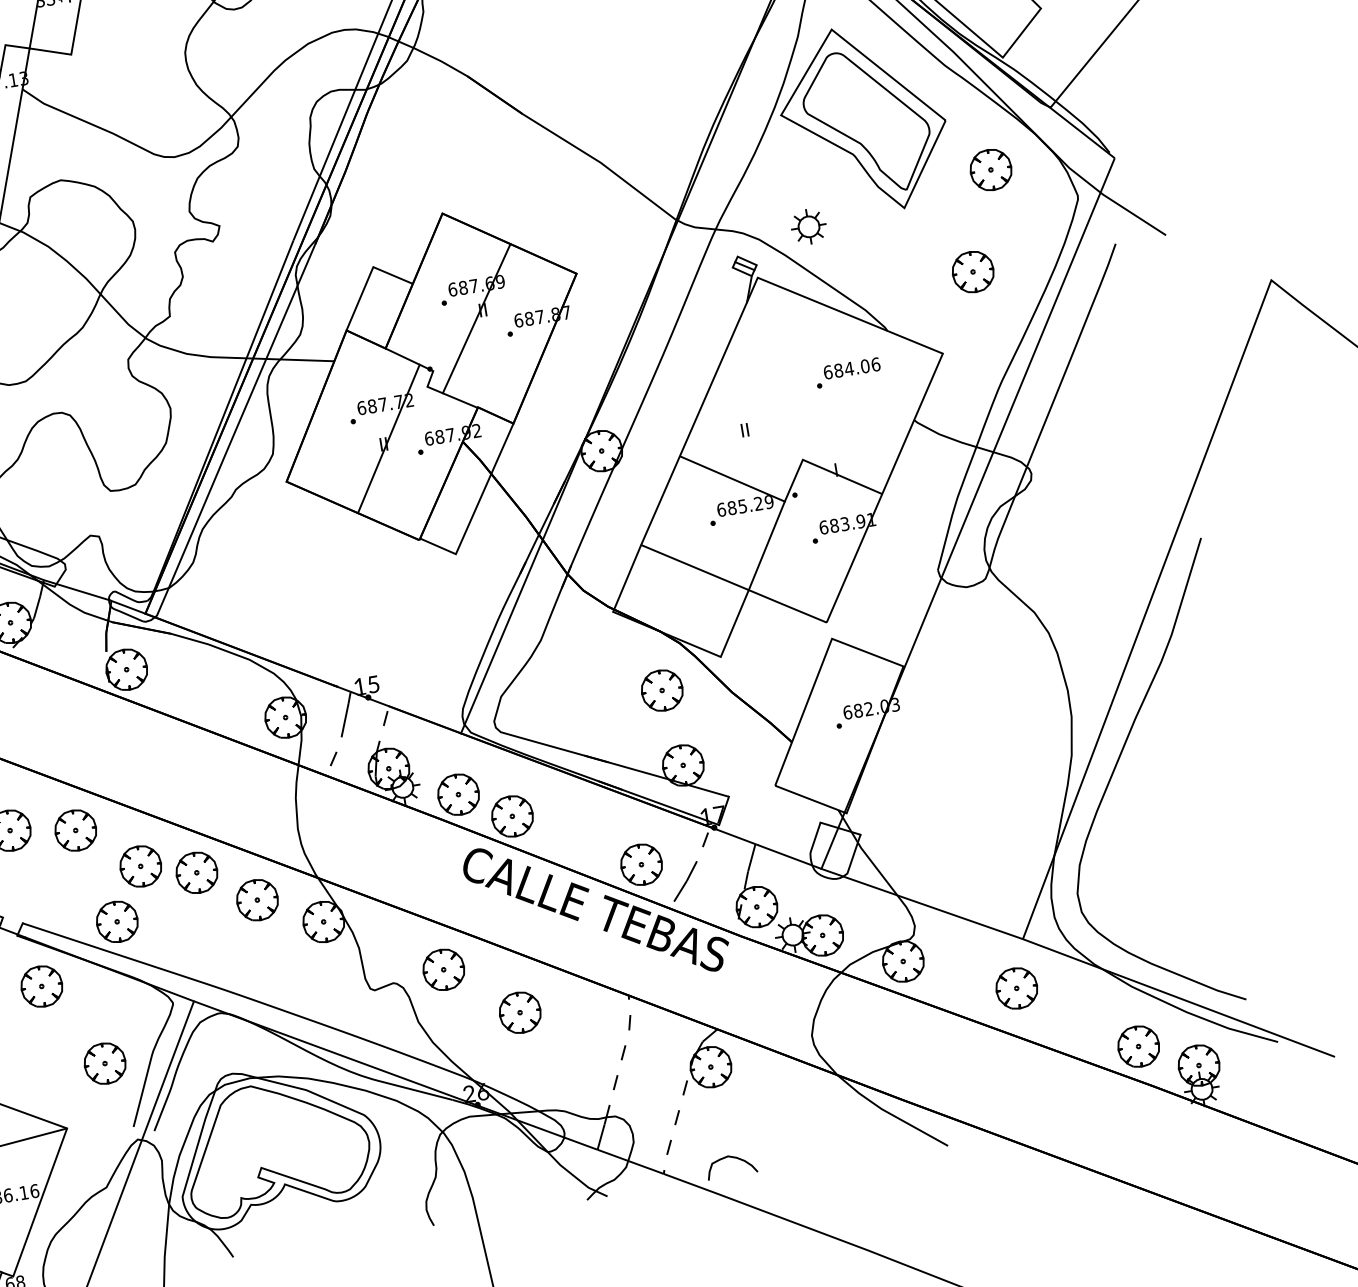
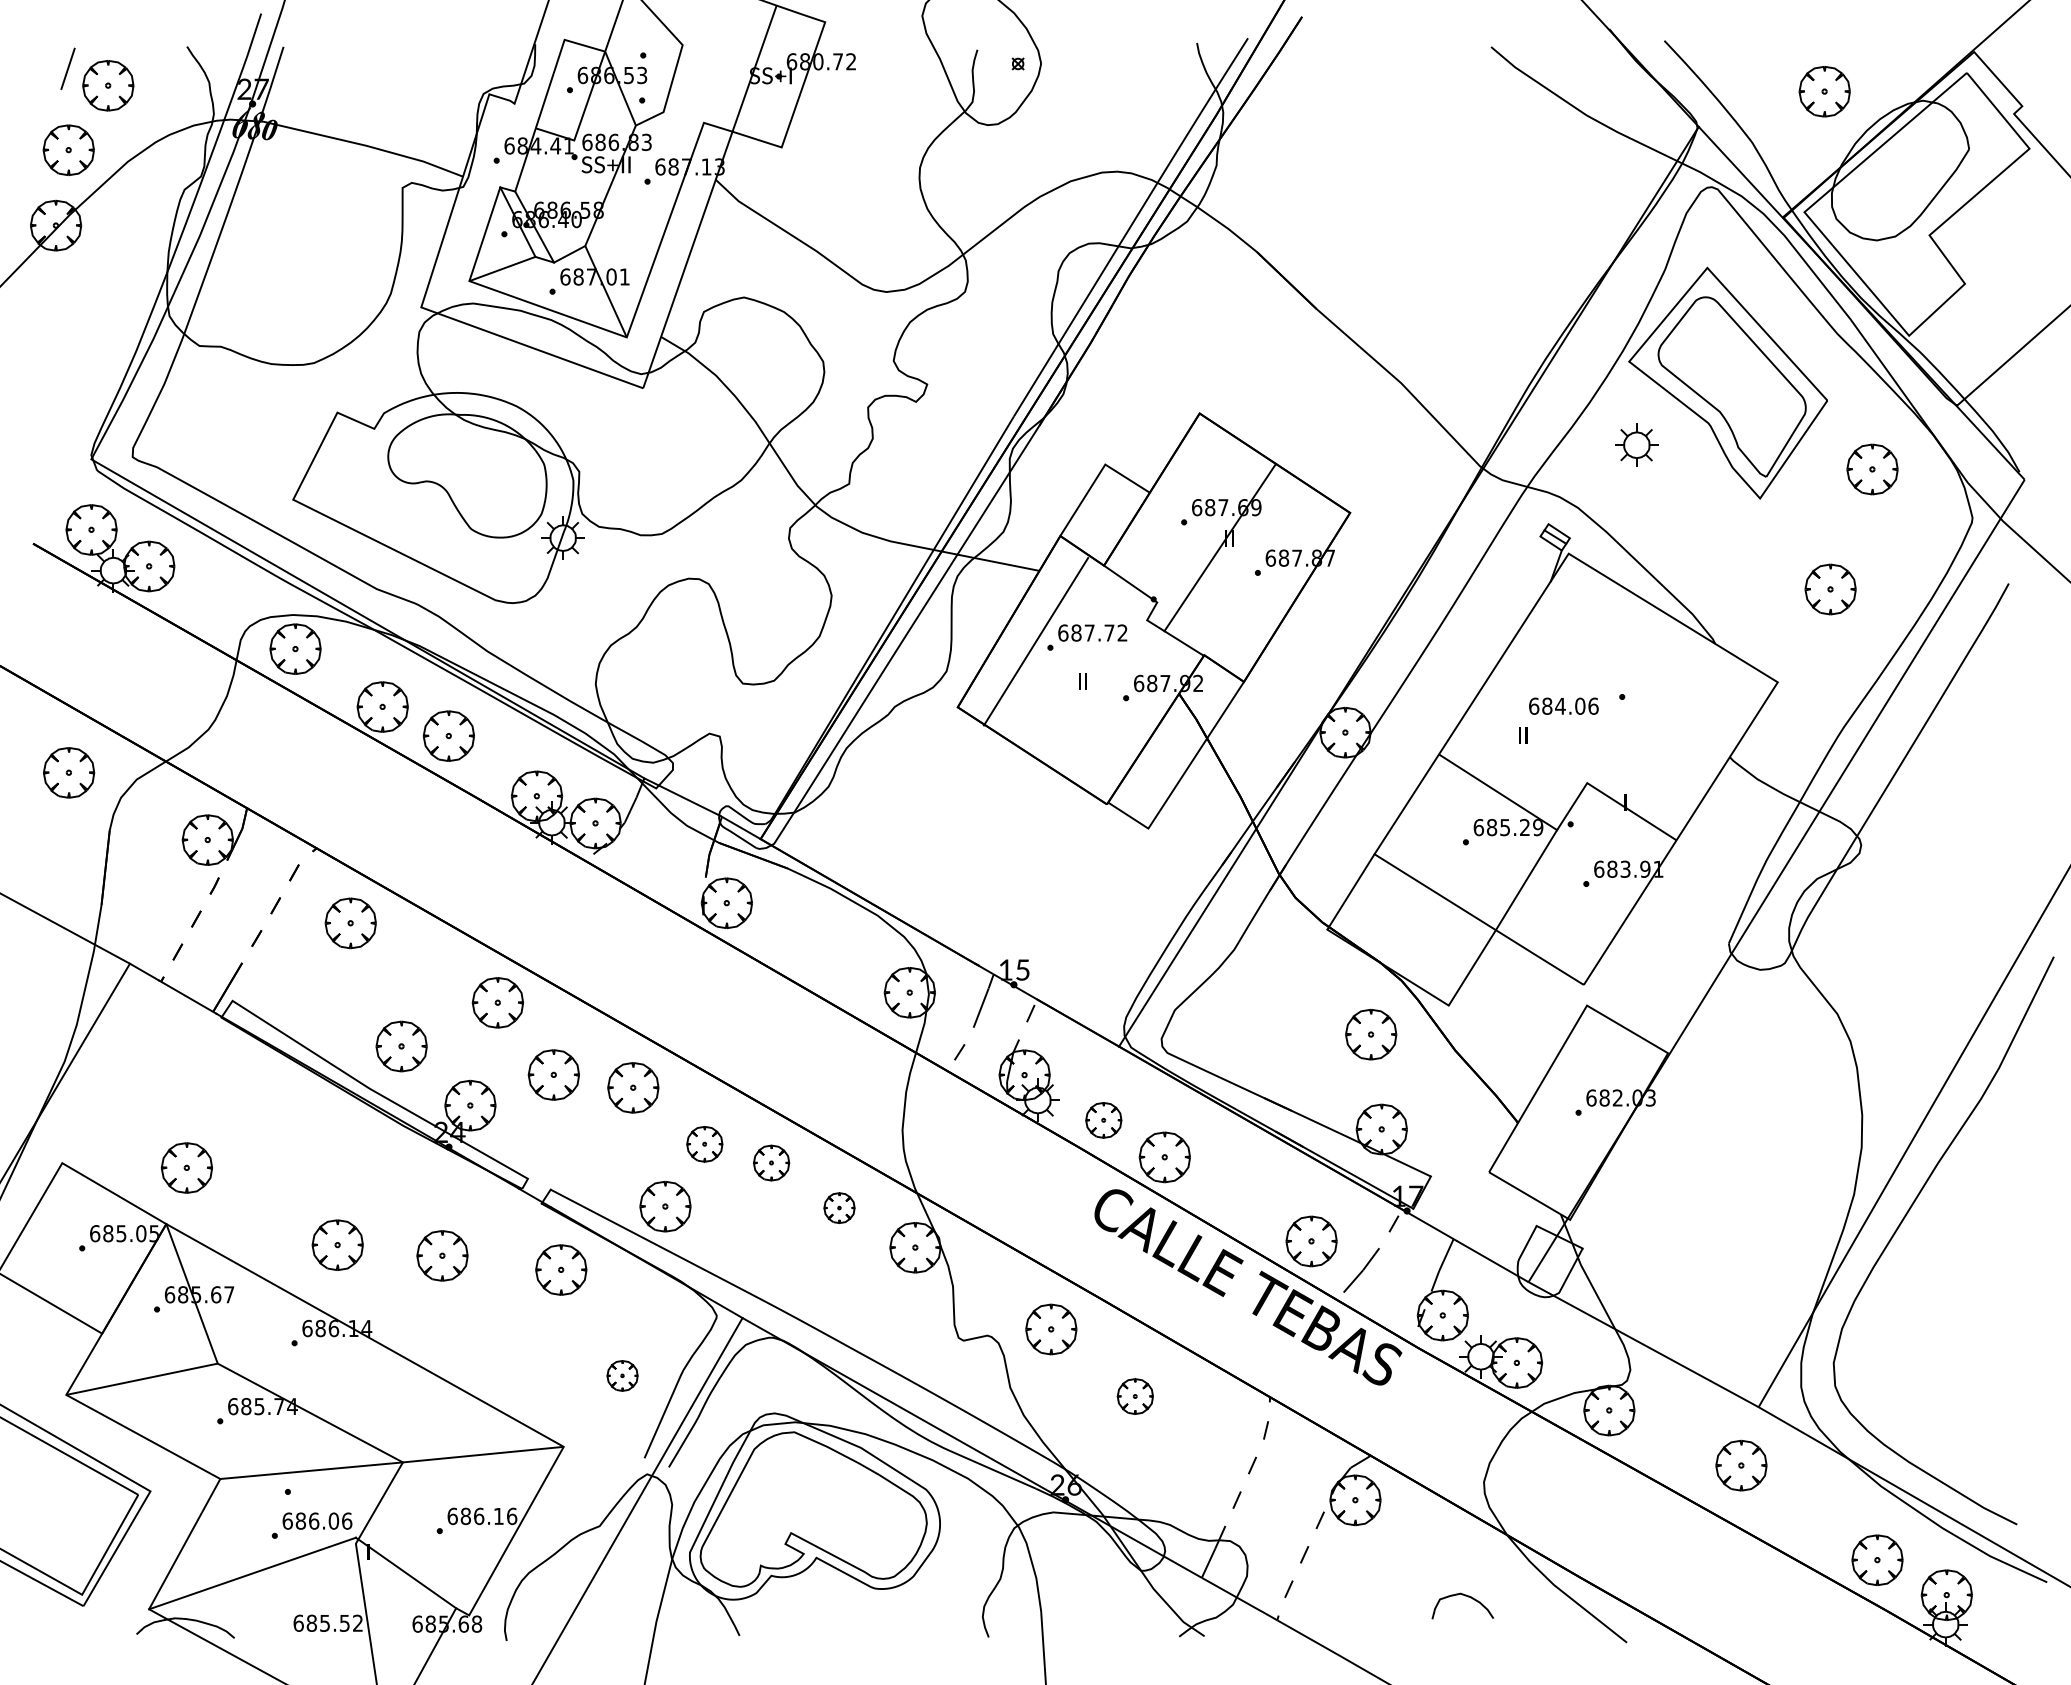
part: (808, 226) -> (1636, 444), moved
text: (851, 367) -> (1563, 705), moved
line: (388, 438) -> (1035, 641), moved
part: (458, 794) -> (1103, 1120), size x0.7
part: (140, 866) -> (704, 1144), size x0.7
part: (196, 872) -> (771, 1162), size x0.7
part: (257, 899) -> (839, 1207), size x0.6
part: (520, 1012) -> (1135, 1396), size x0.7
part: (104, 1063) -> (622, 1375), size x0.6
part: (732, 1157) -> (1465, 1596), moved

